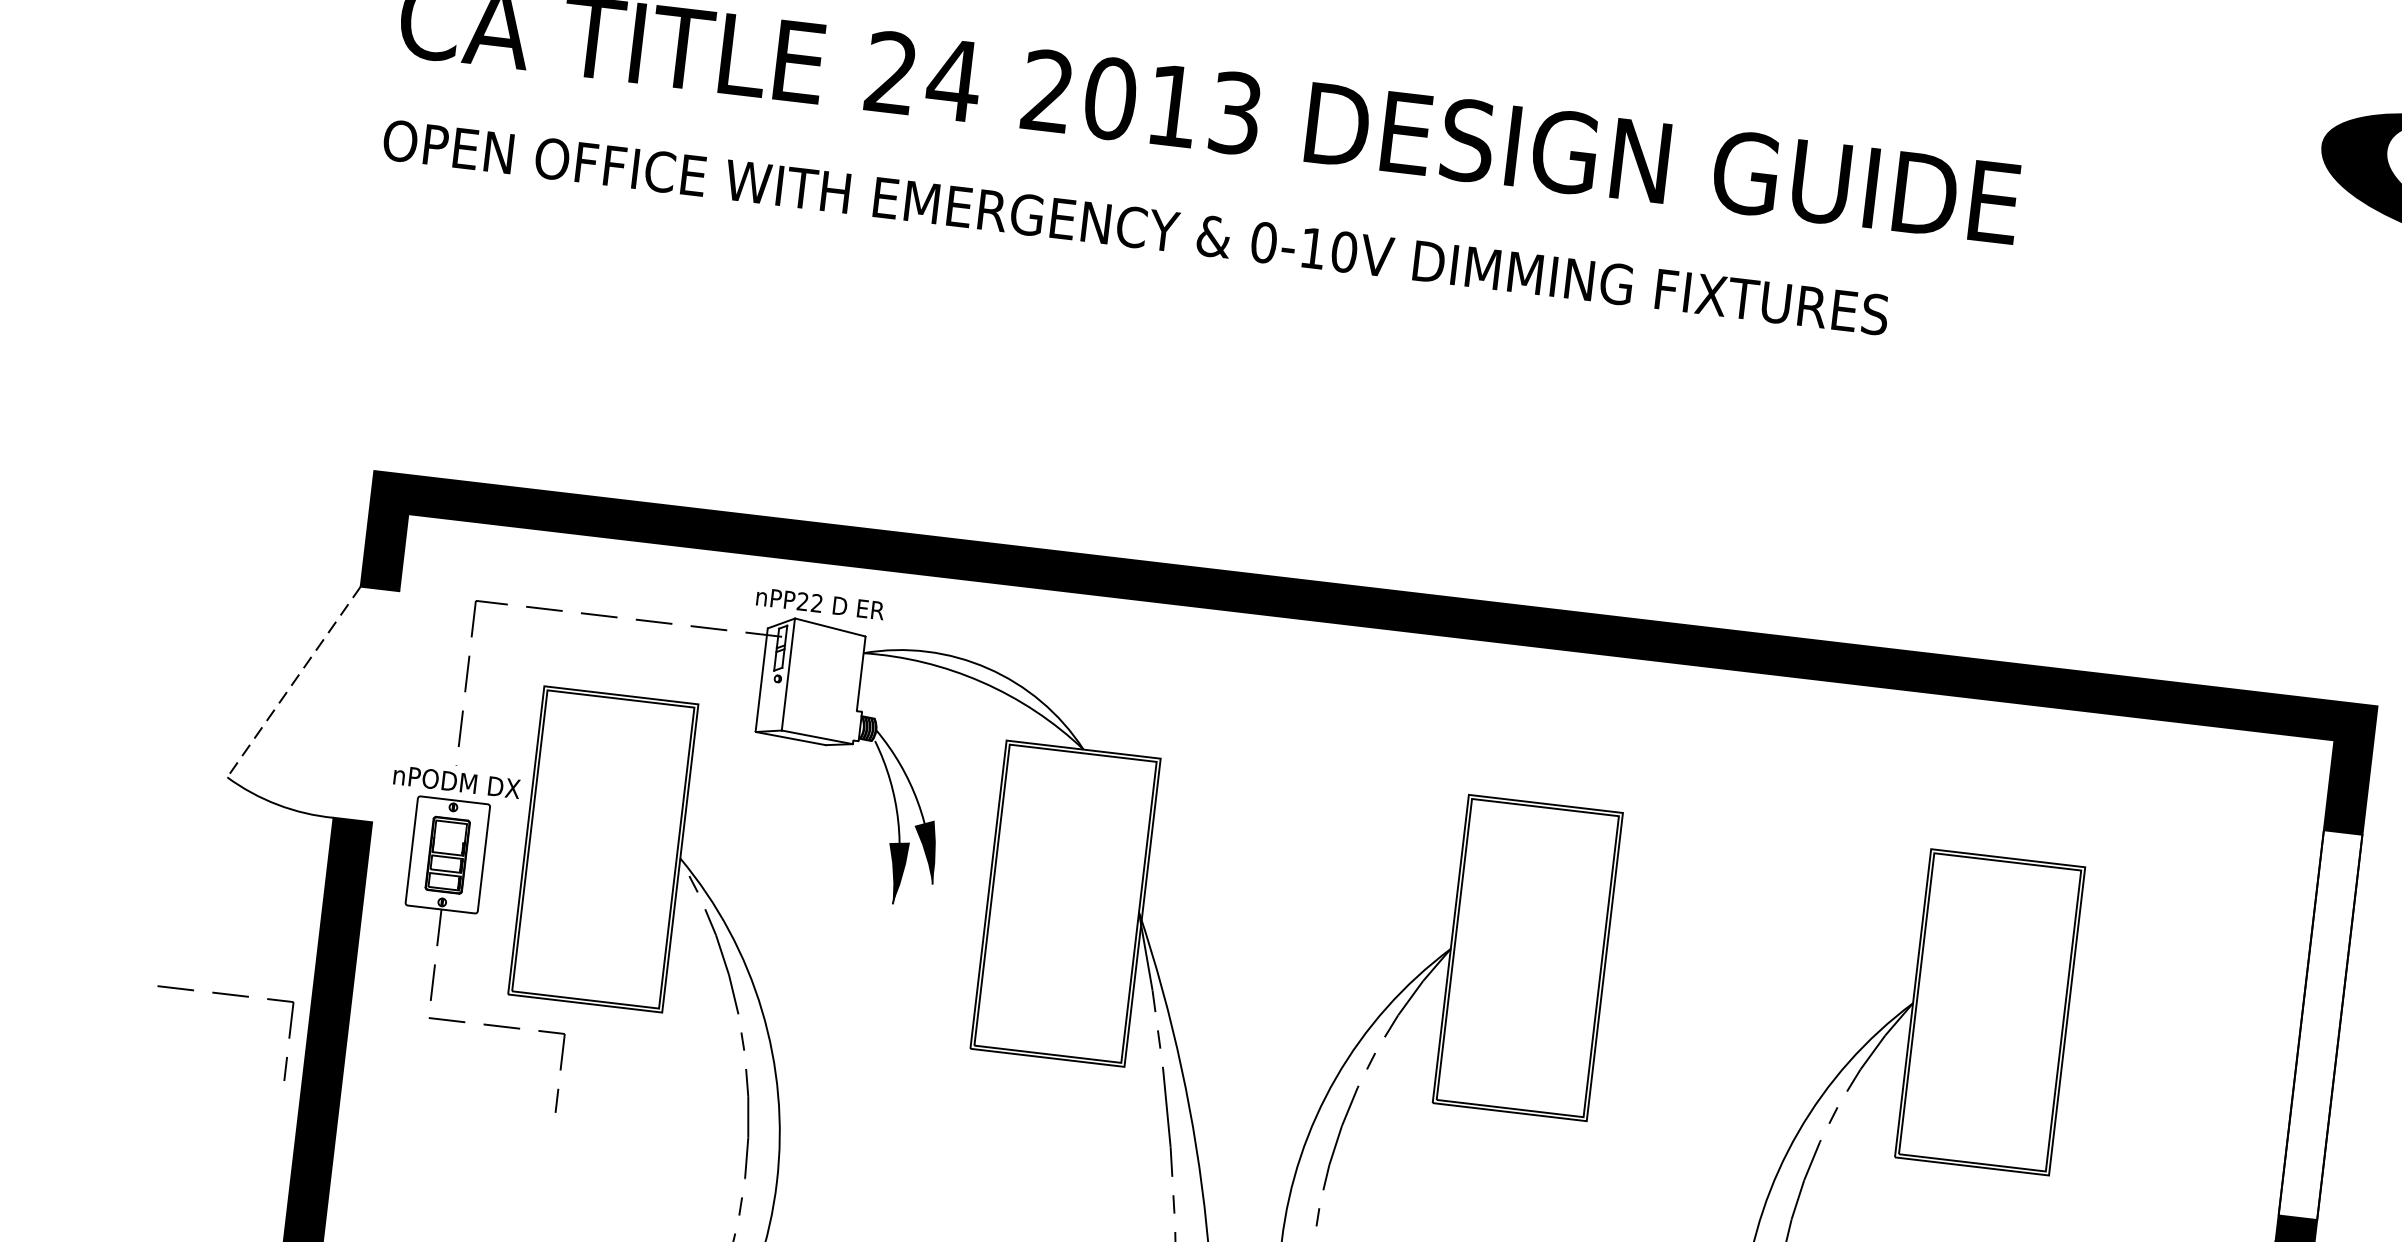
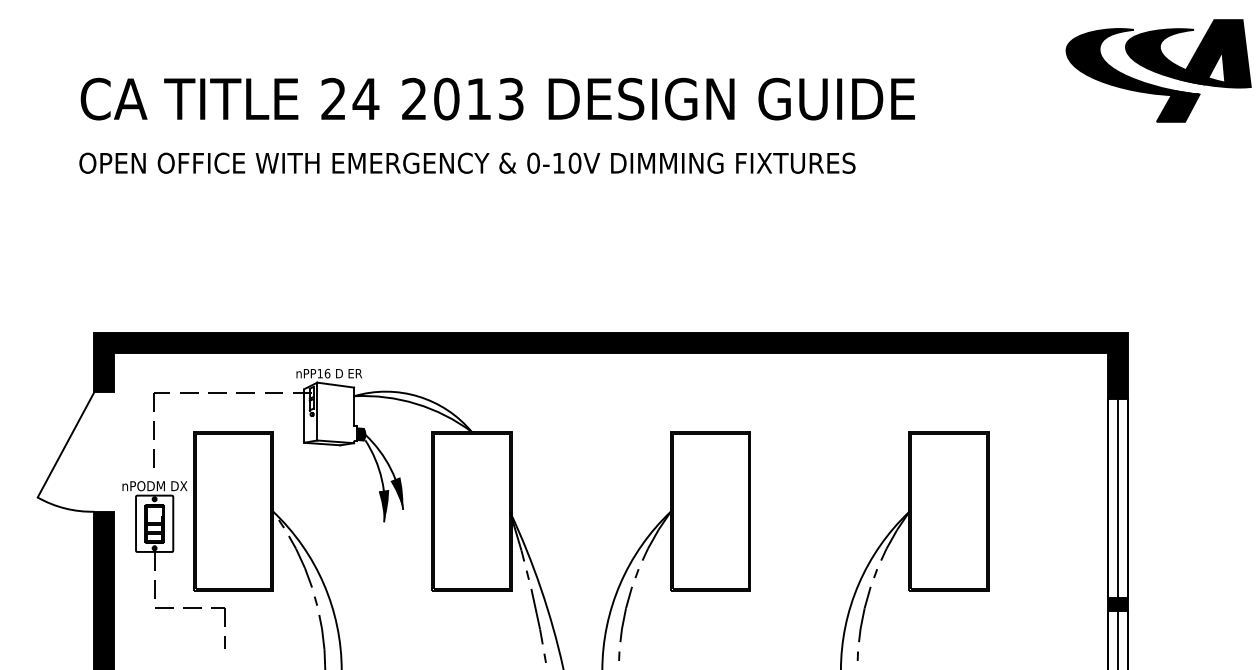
text: (809, 602) -> (323, 373), nPP22 -> nPP16
line: (295, 681) -> (66, 444), dashed -> solid
part: (226, 995) -> (50, 608), removed
line: (2321, 1025) -> (1118, 498), added

